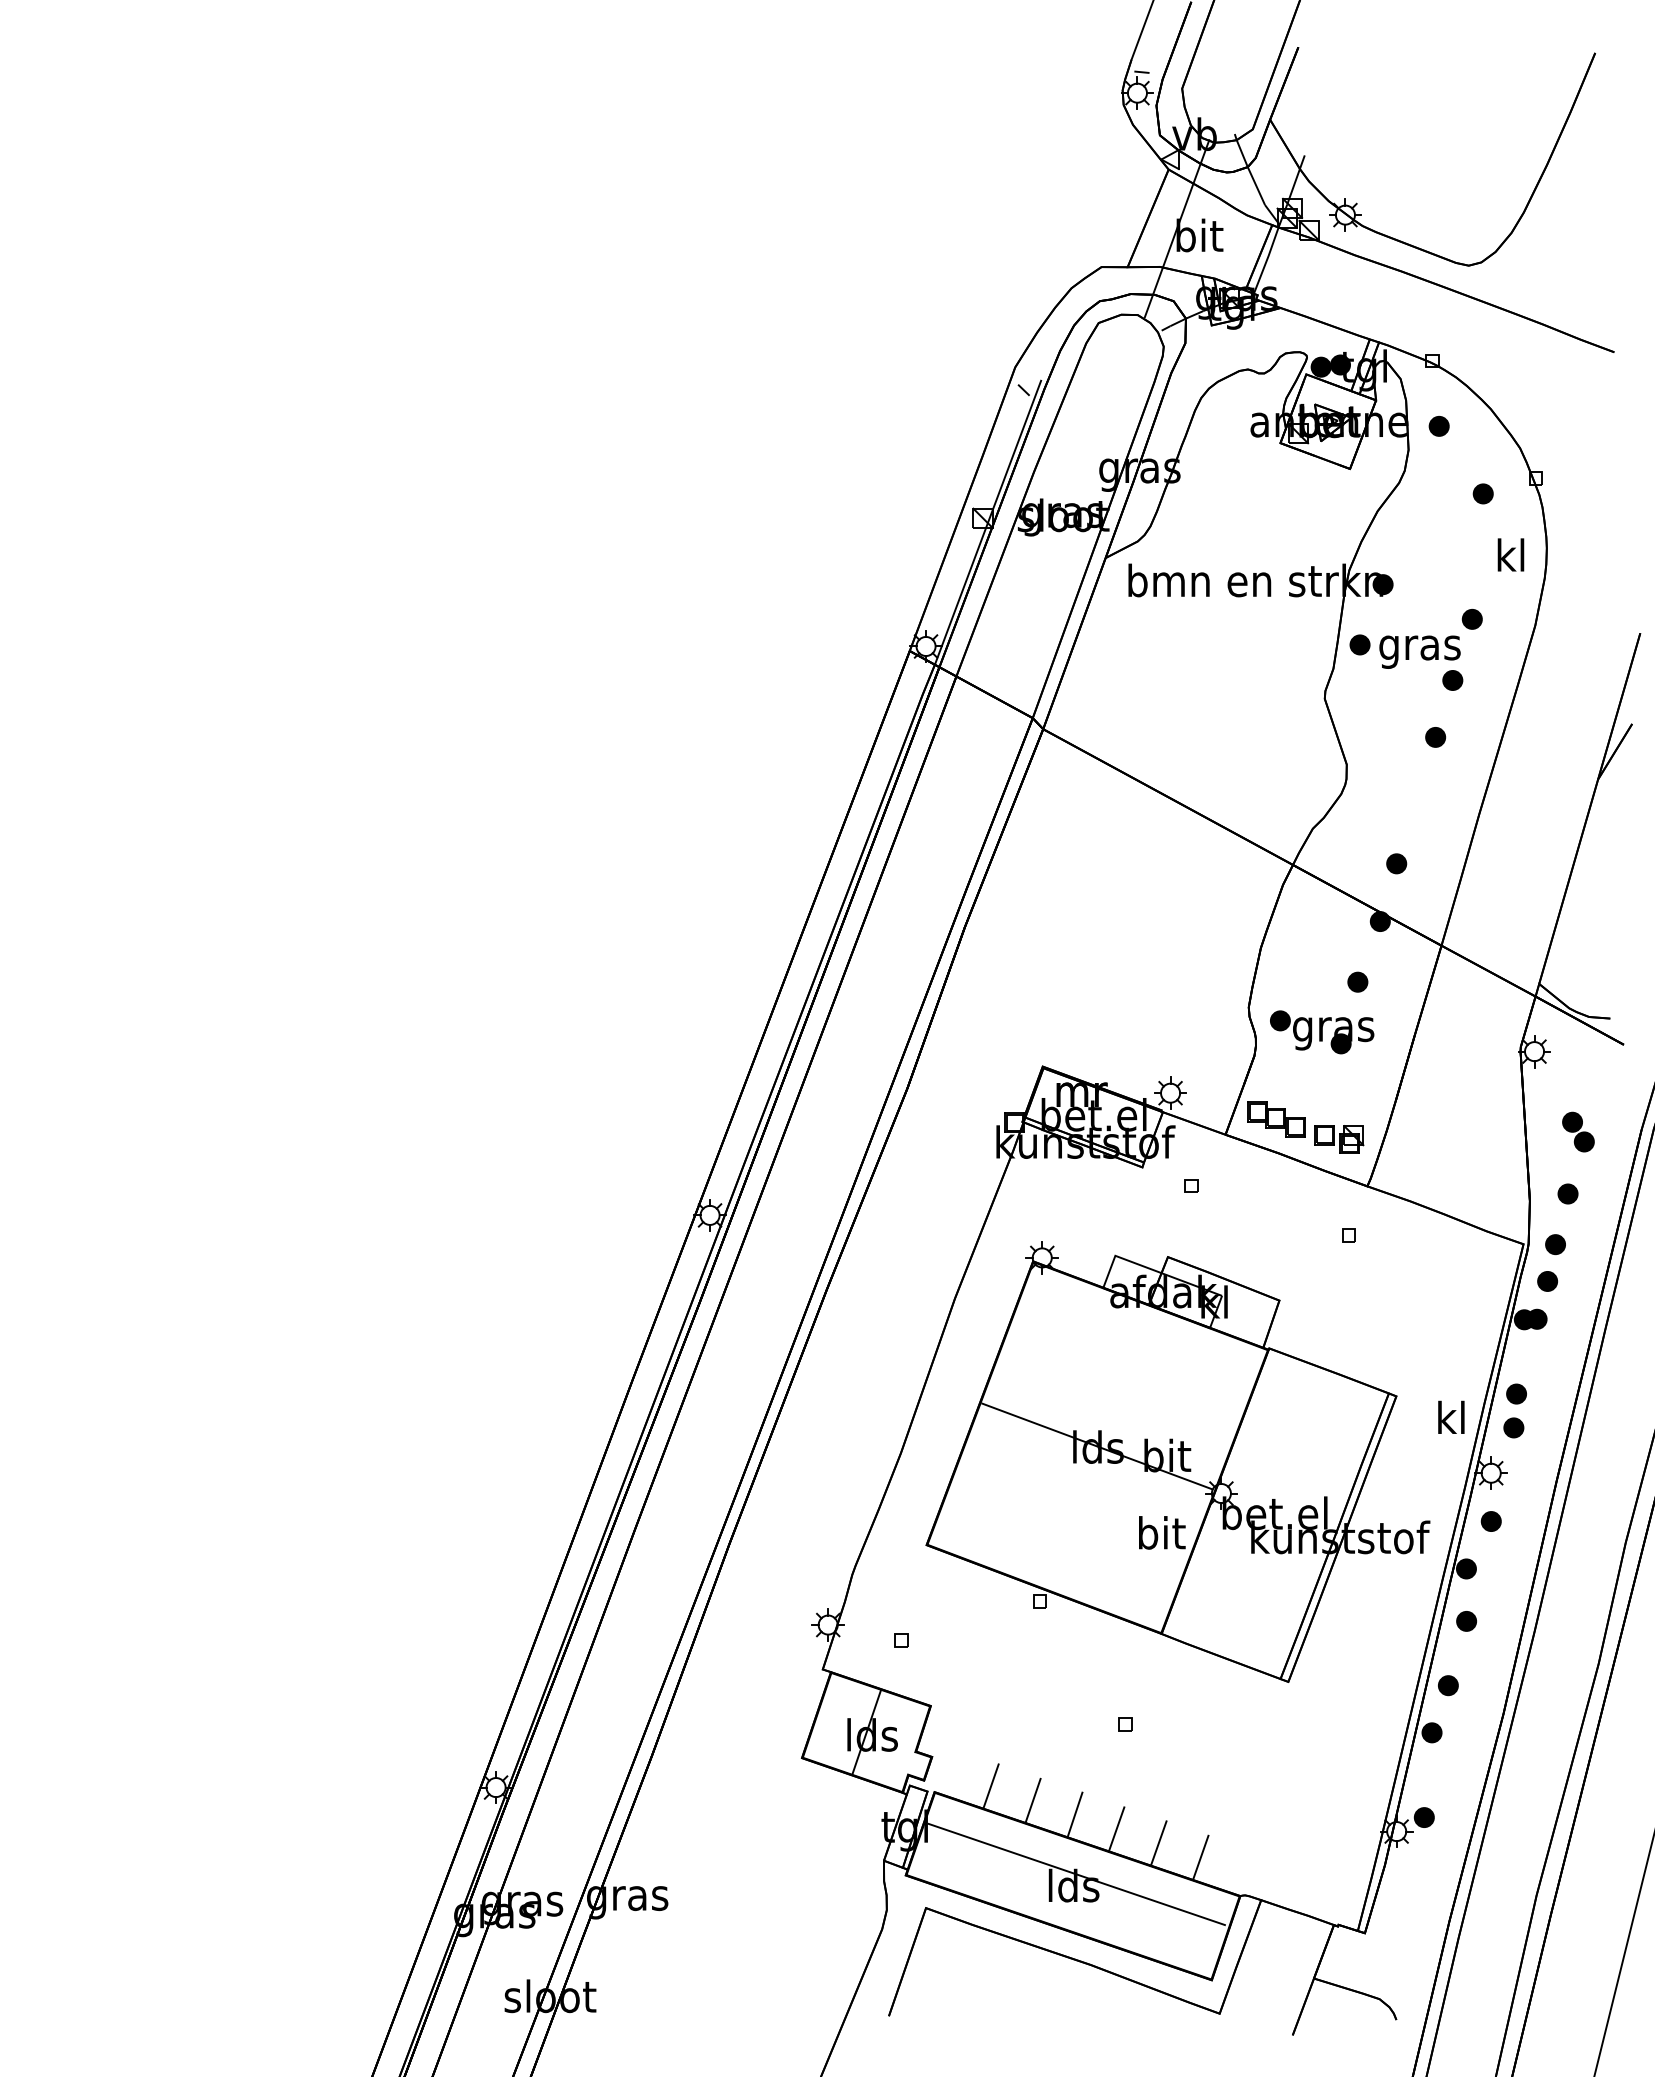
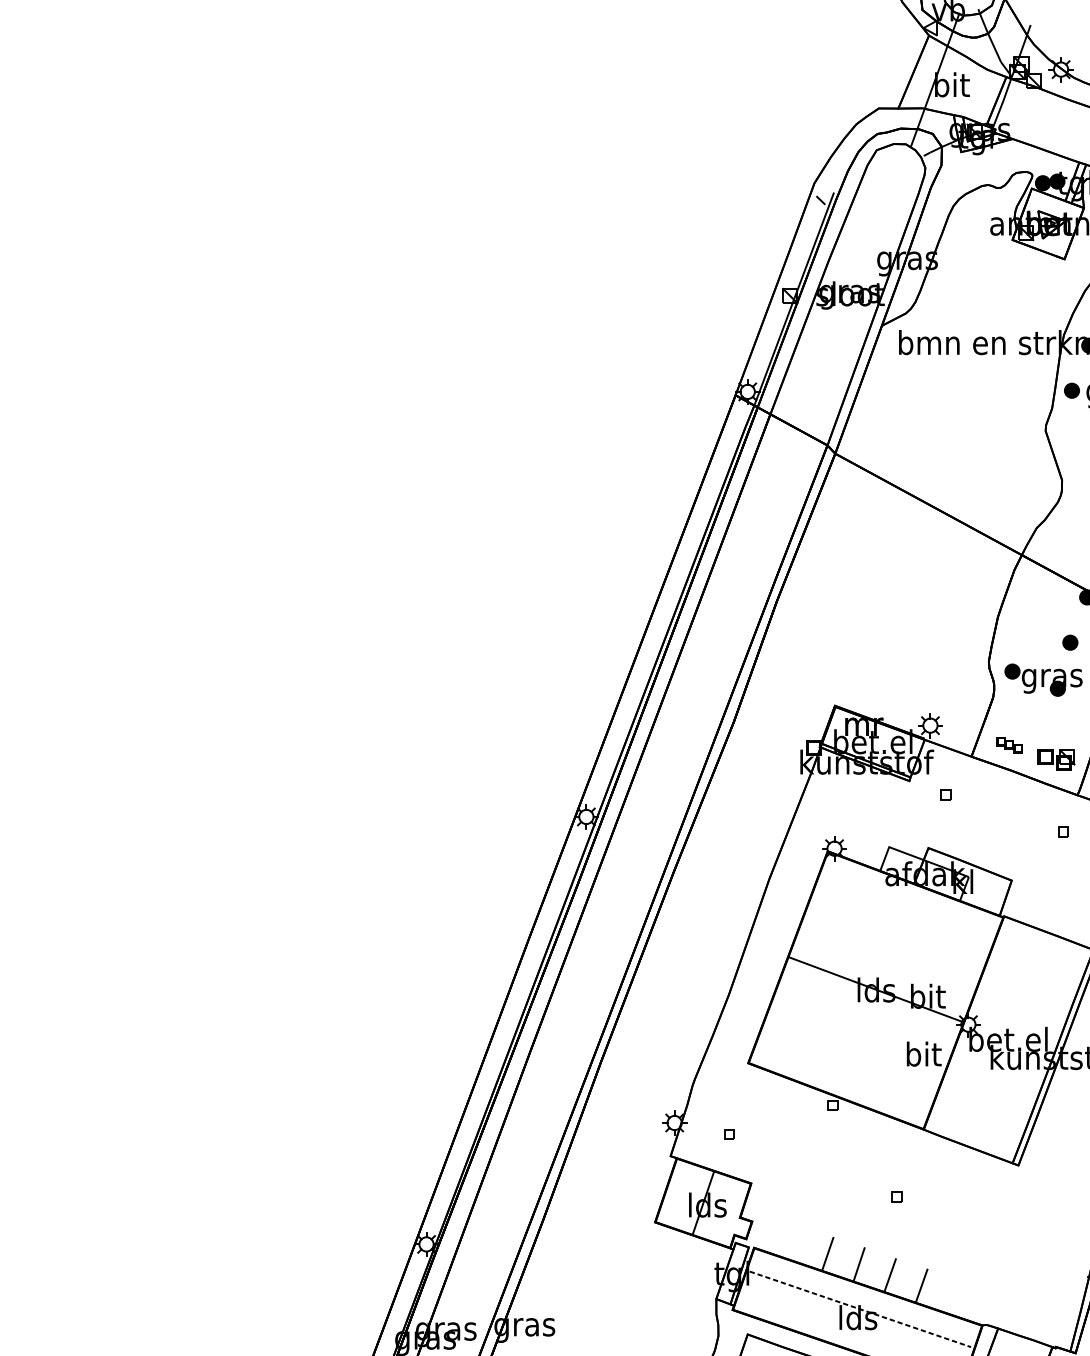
part: (1276, 1119) -> (1009, 745), size x0.6
line: (990, 1786) -> (795, 1243), removed
line: (1200, 1857) -> (952, 1296), removed
line: (1077, 1874) -> (860, 1309), solid -> dashed

